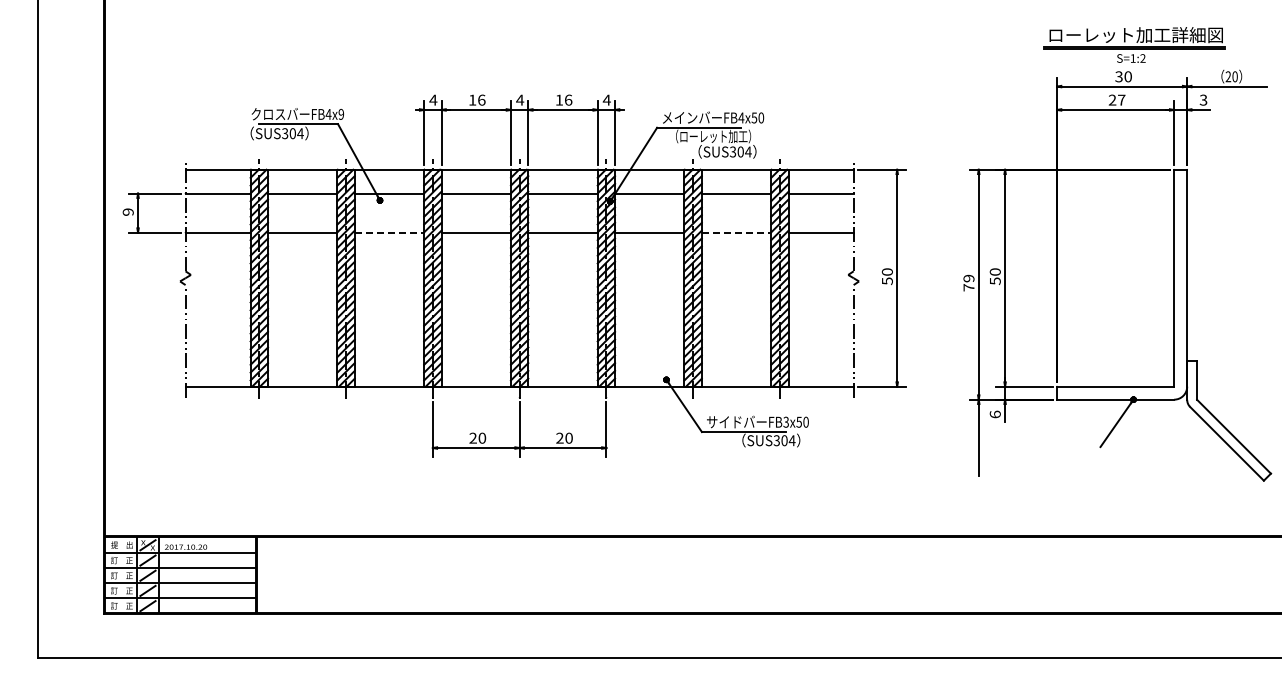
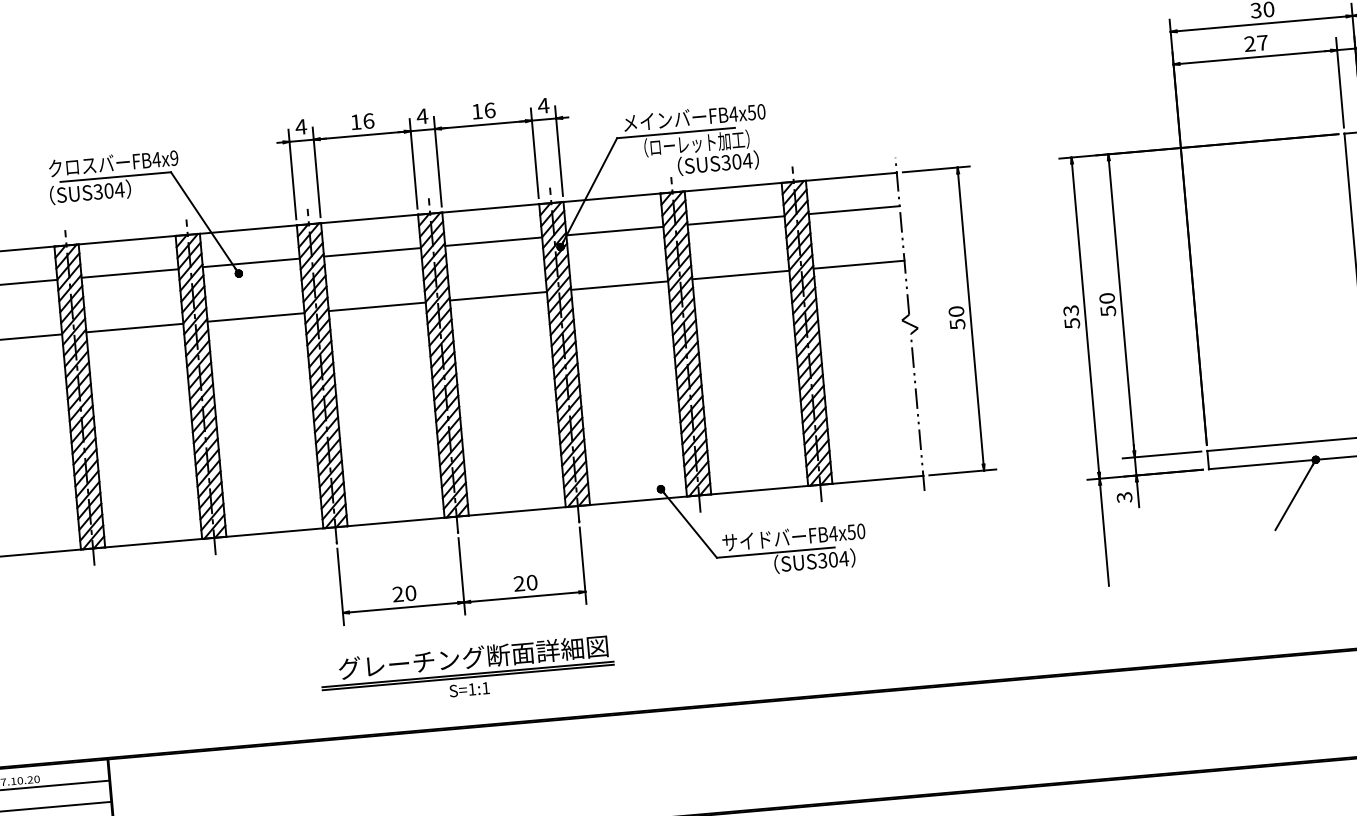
line: (389, 232) -> (256, 317), dashed -> solid
line: (736, 232) -> (740, 274), dashed -> solid
text: (968, 282) -> (1070, 316), 79 -> 53
text: (994, 414) -> (1123, 497), 6 -> 3
text: (786, 421) -> (833, 532), FB3x50 -> FB4x50
part: (517, 496) -> (467, 670), added

